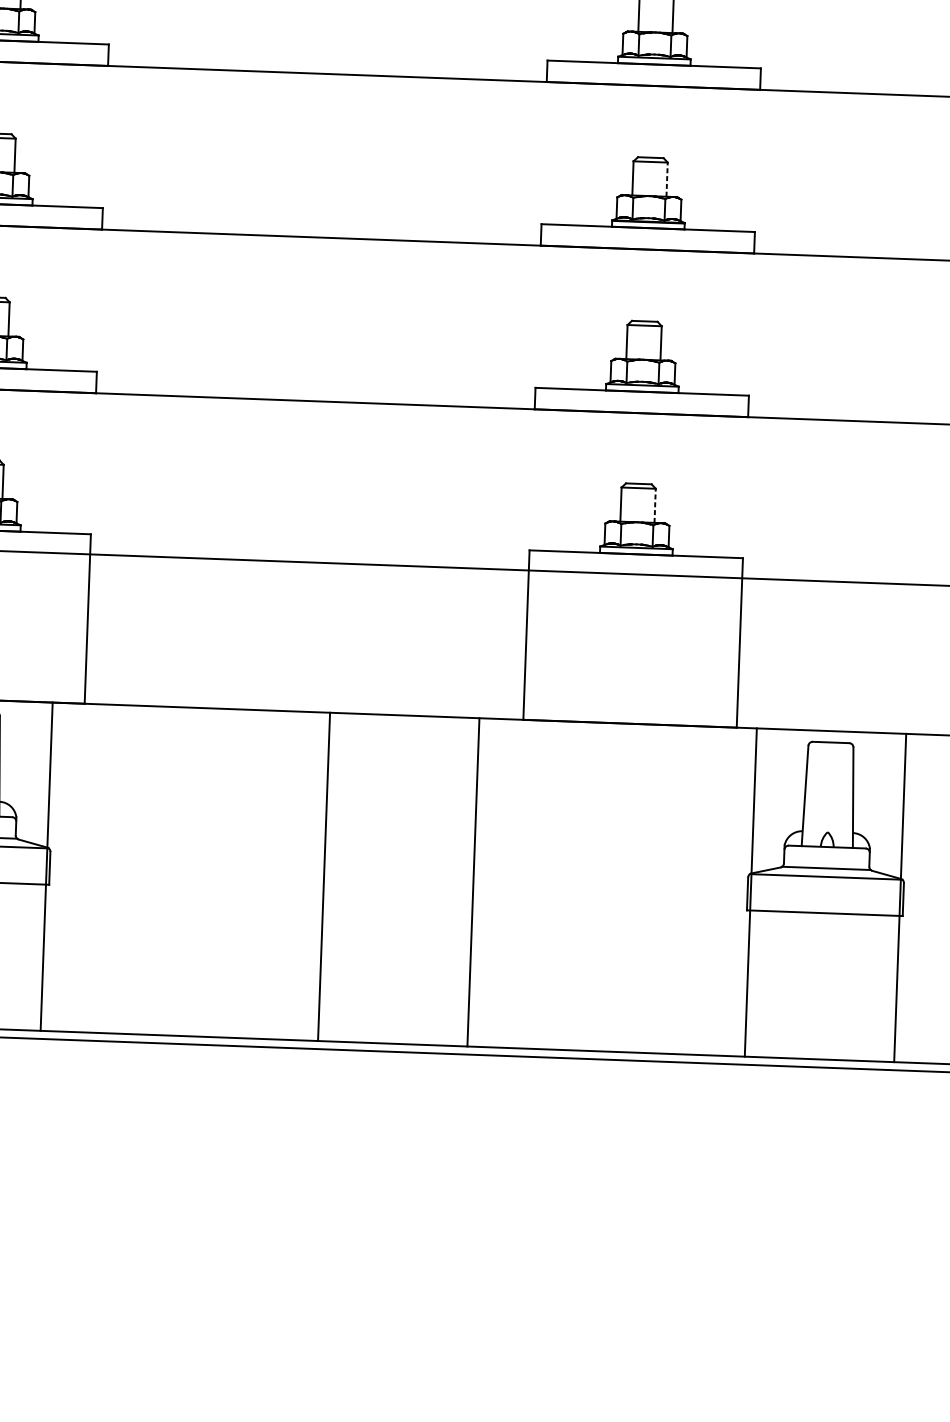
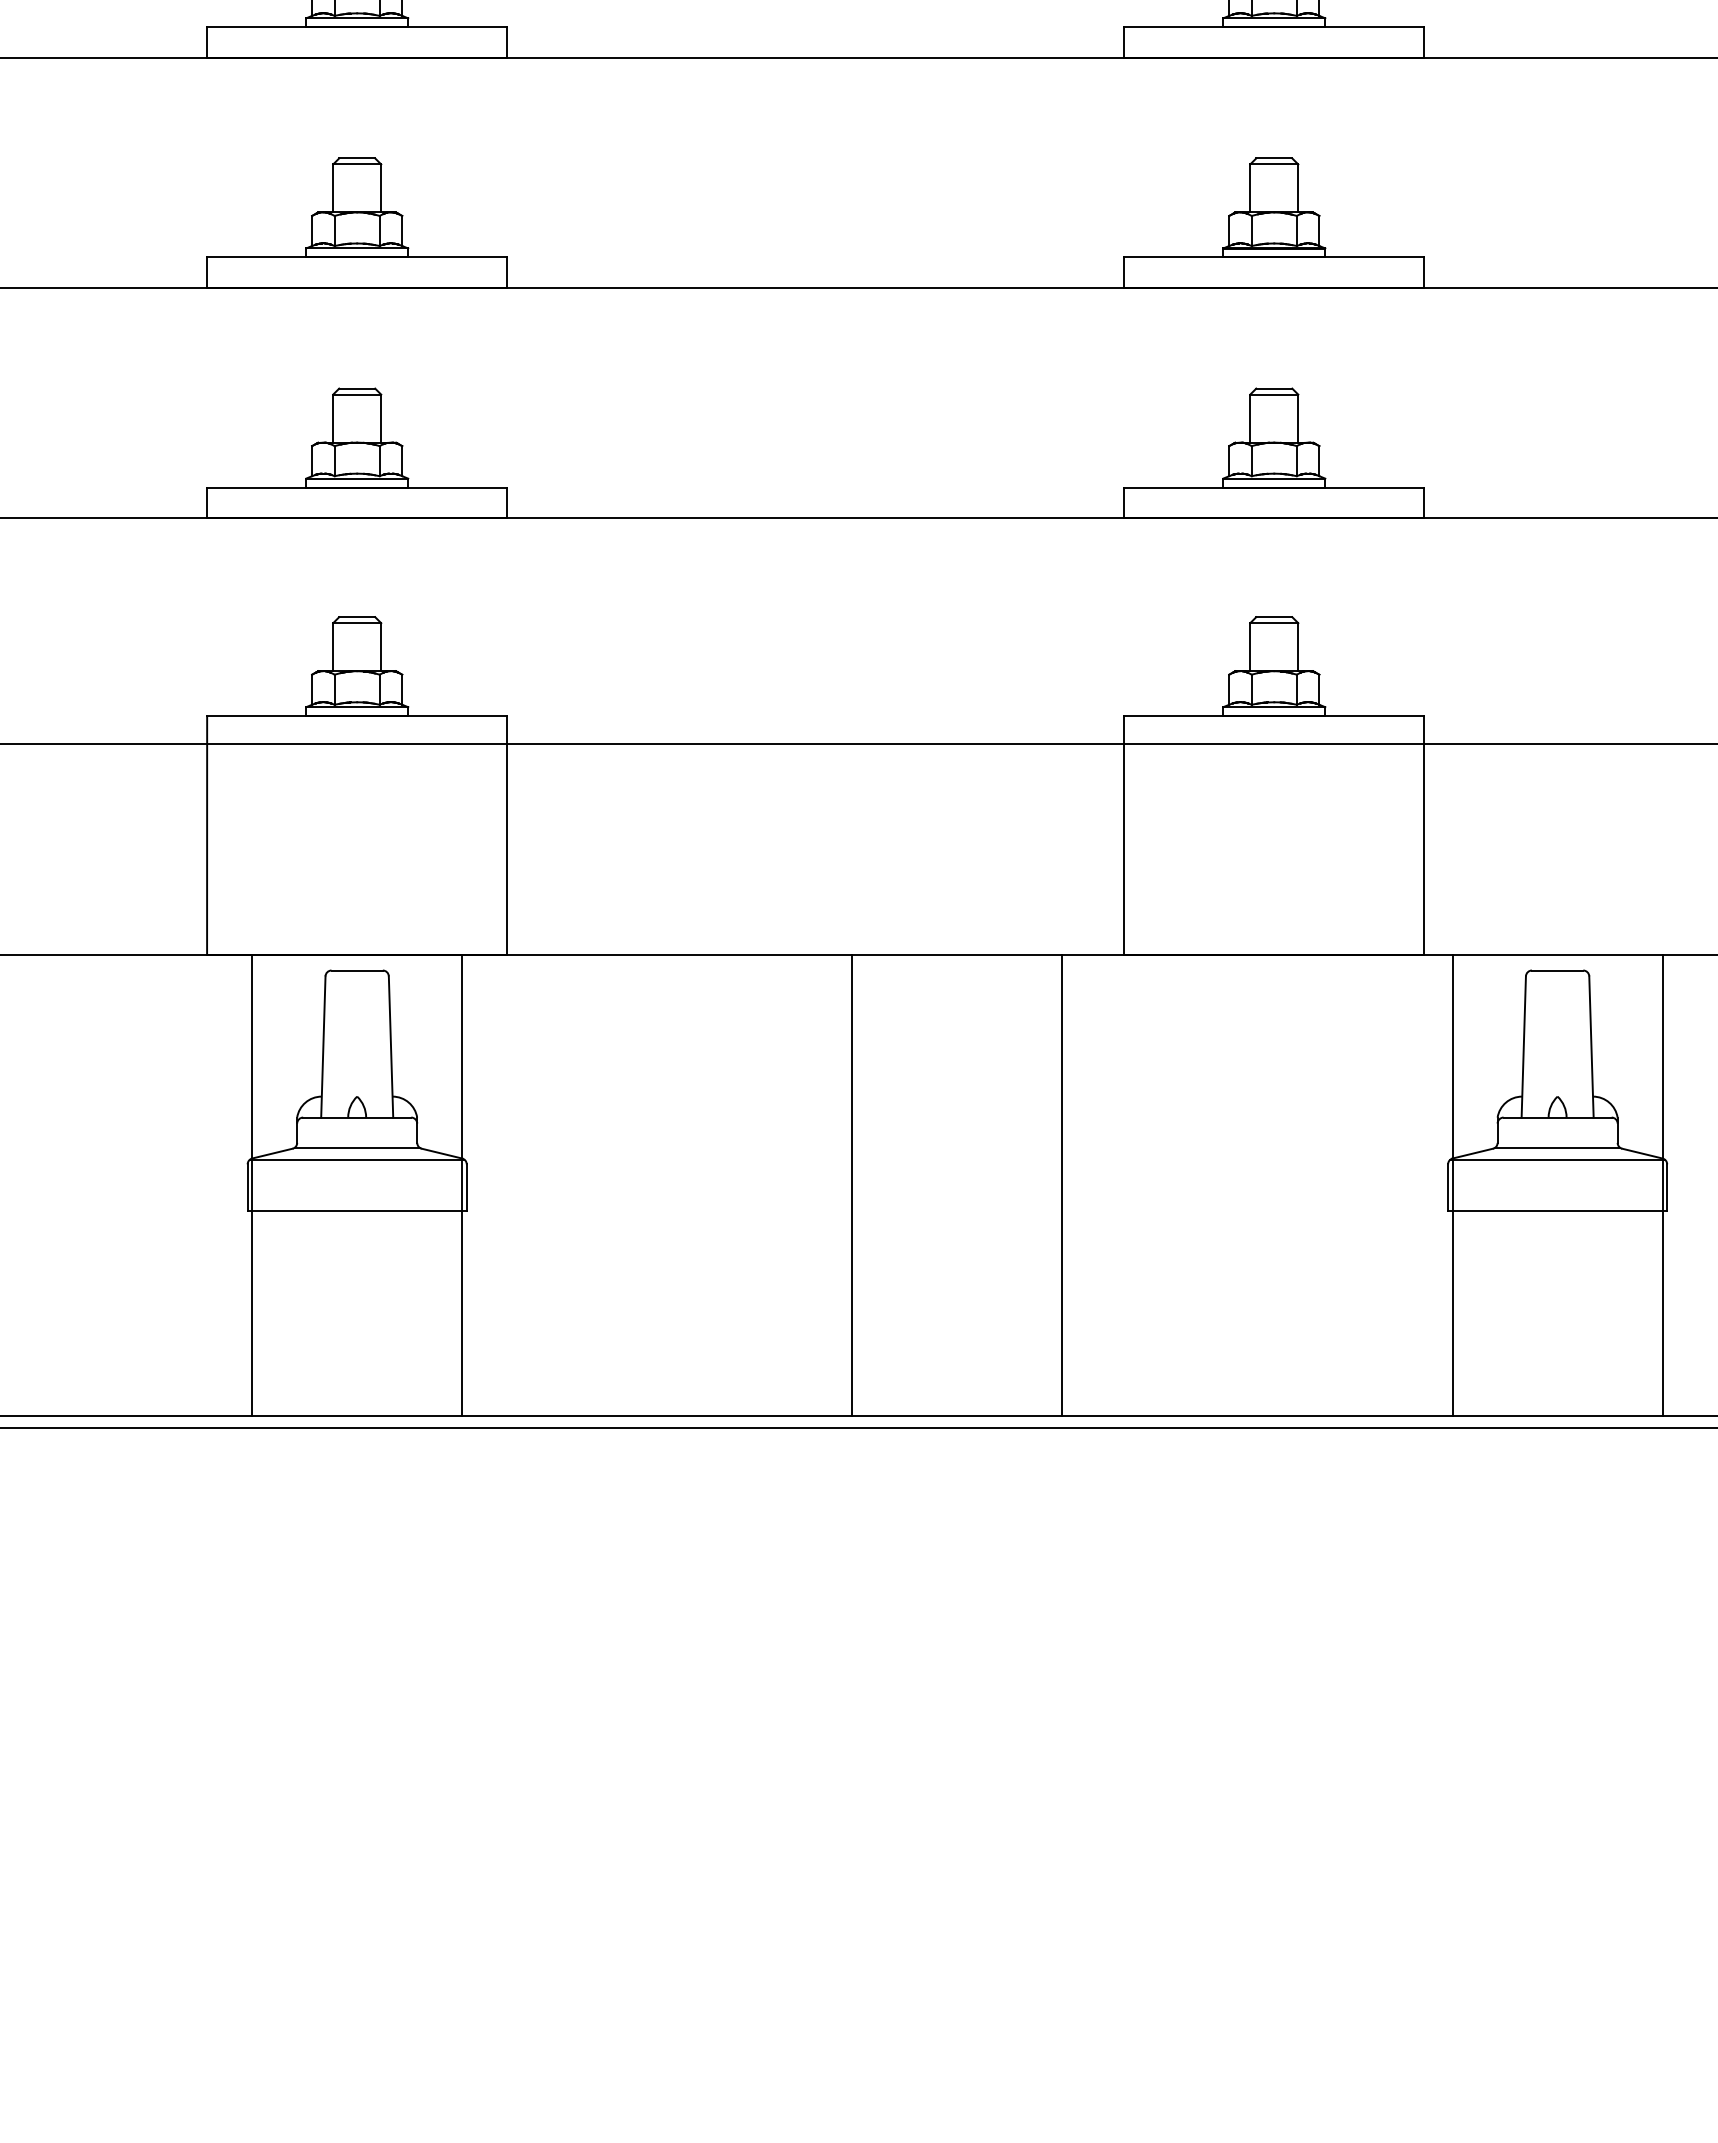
line: (667, 178) -> (1298, 187), dashed -> solid
line: (655, 505) -> (1298, 646), dashed -> solid

